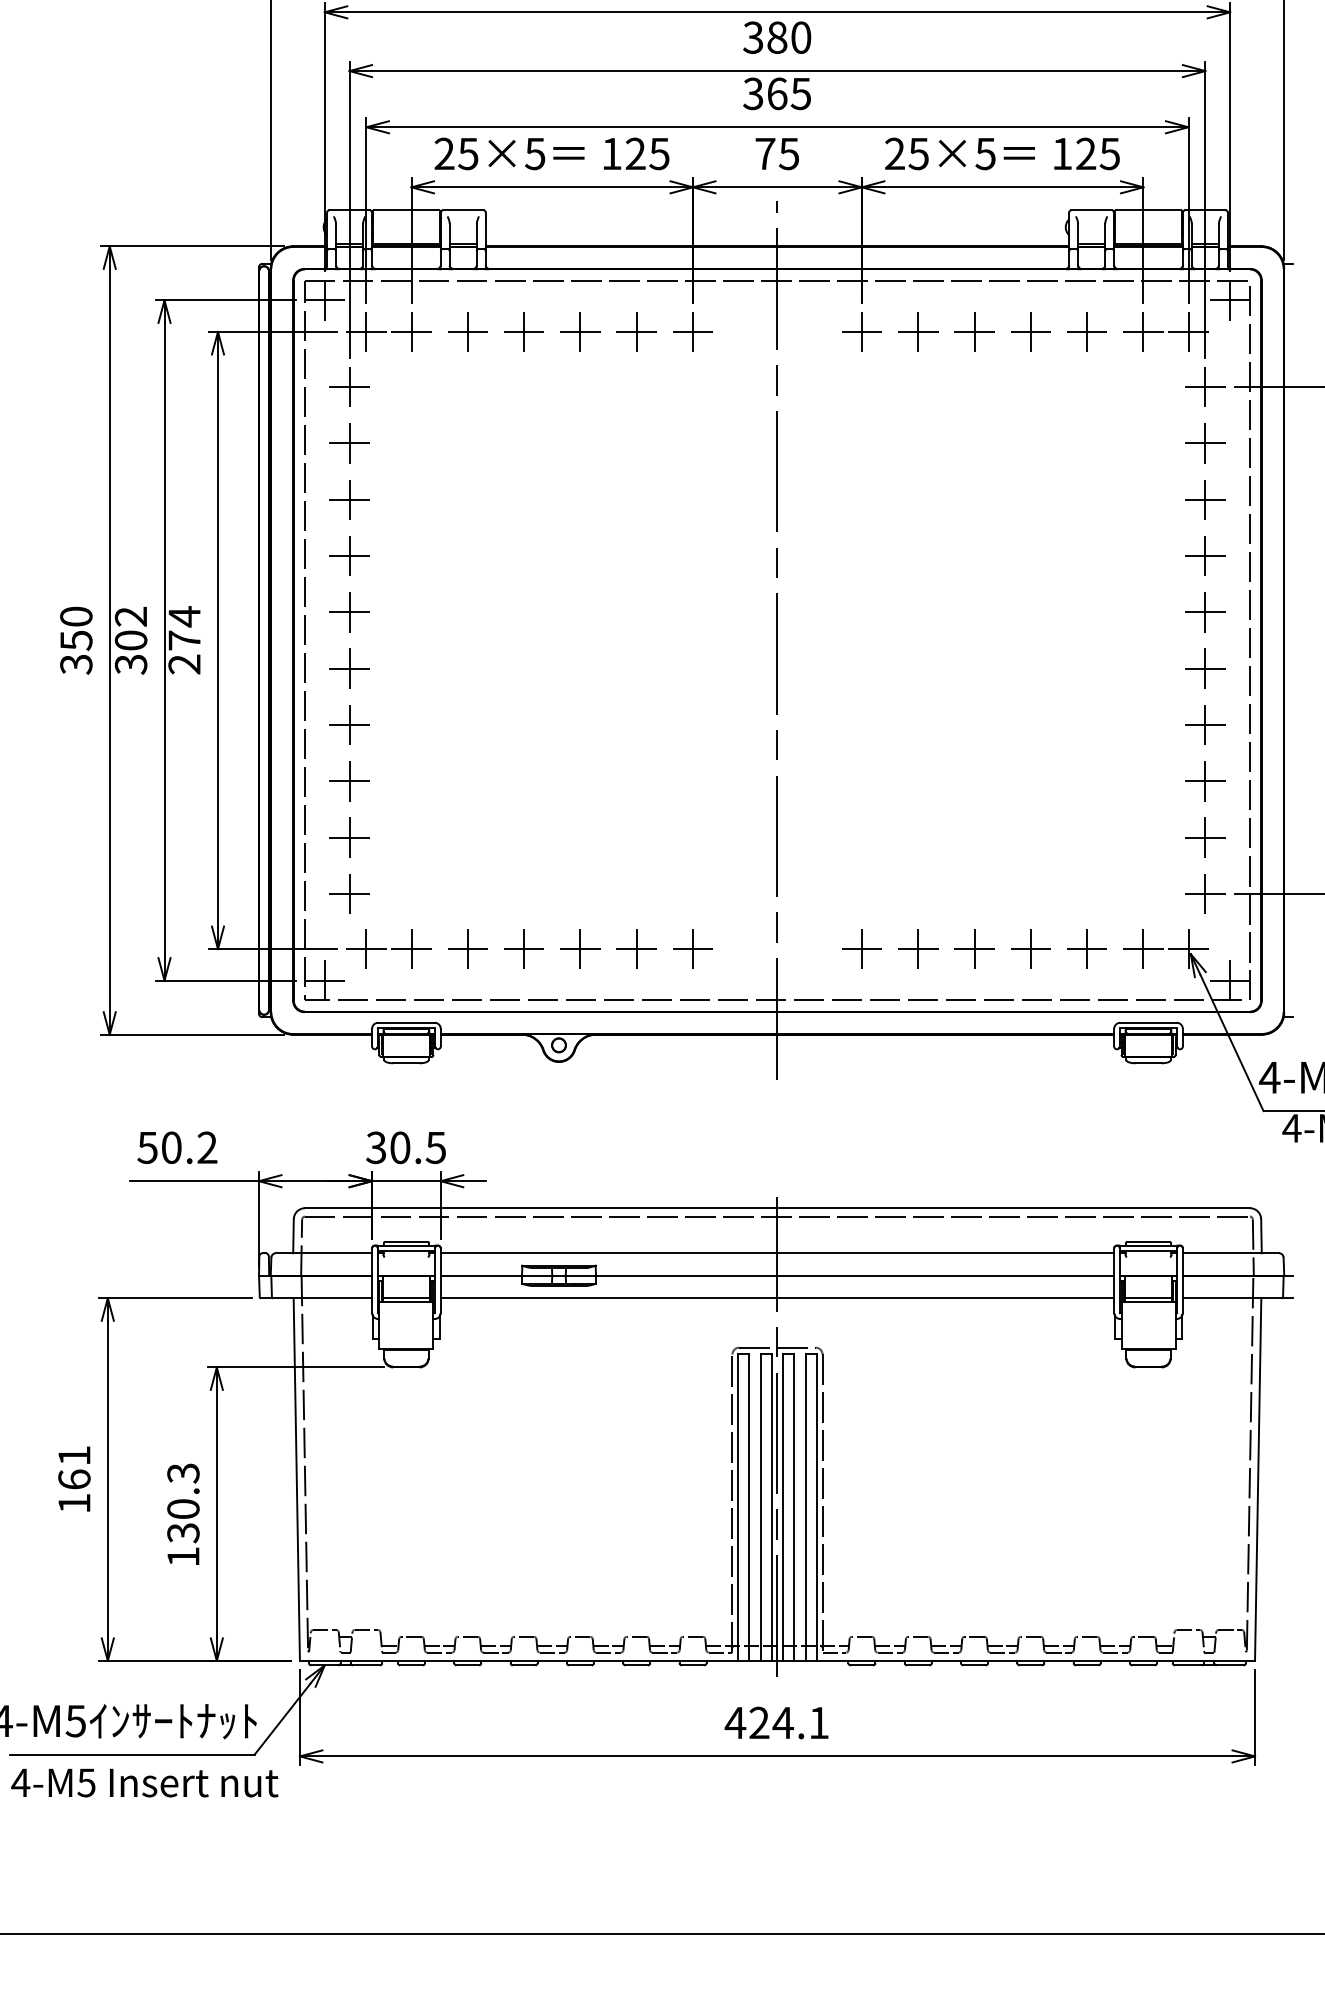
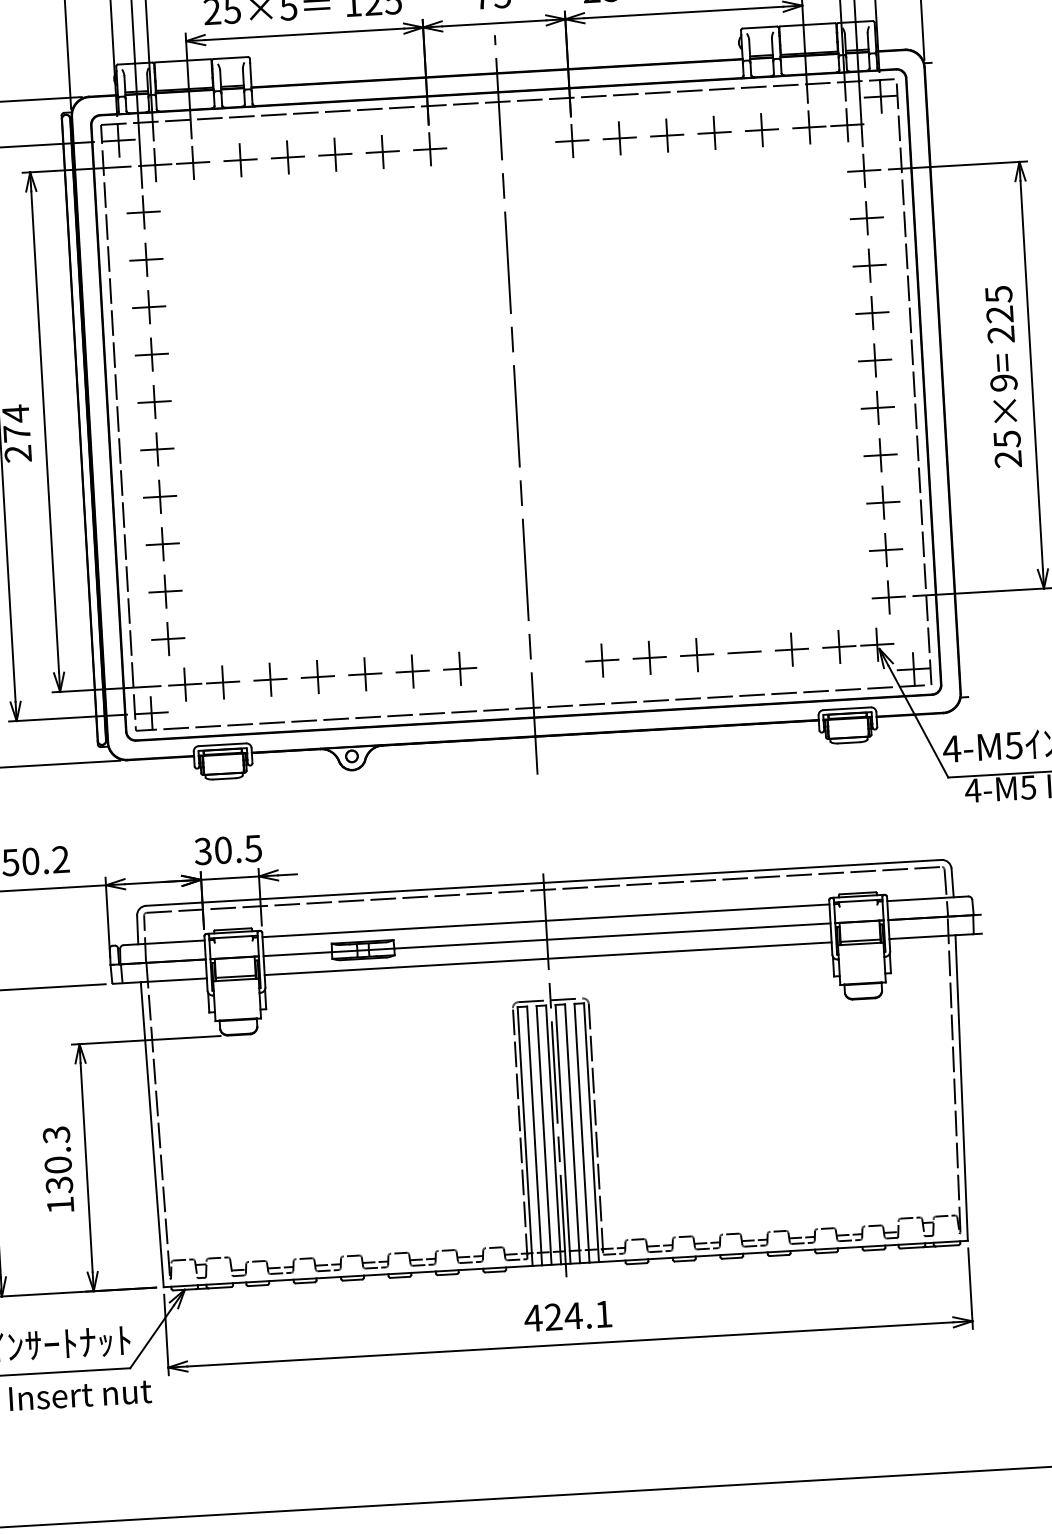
line: (1030, 948) -> (744, 651), removed

